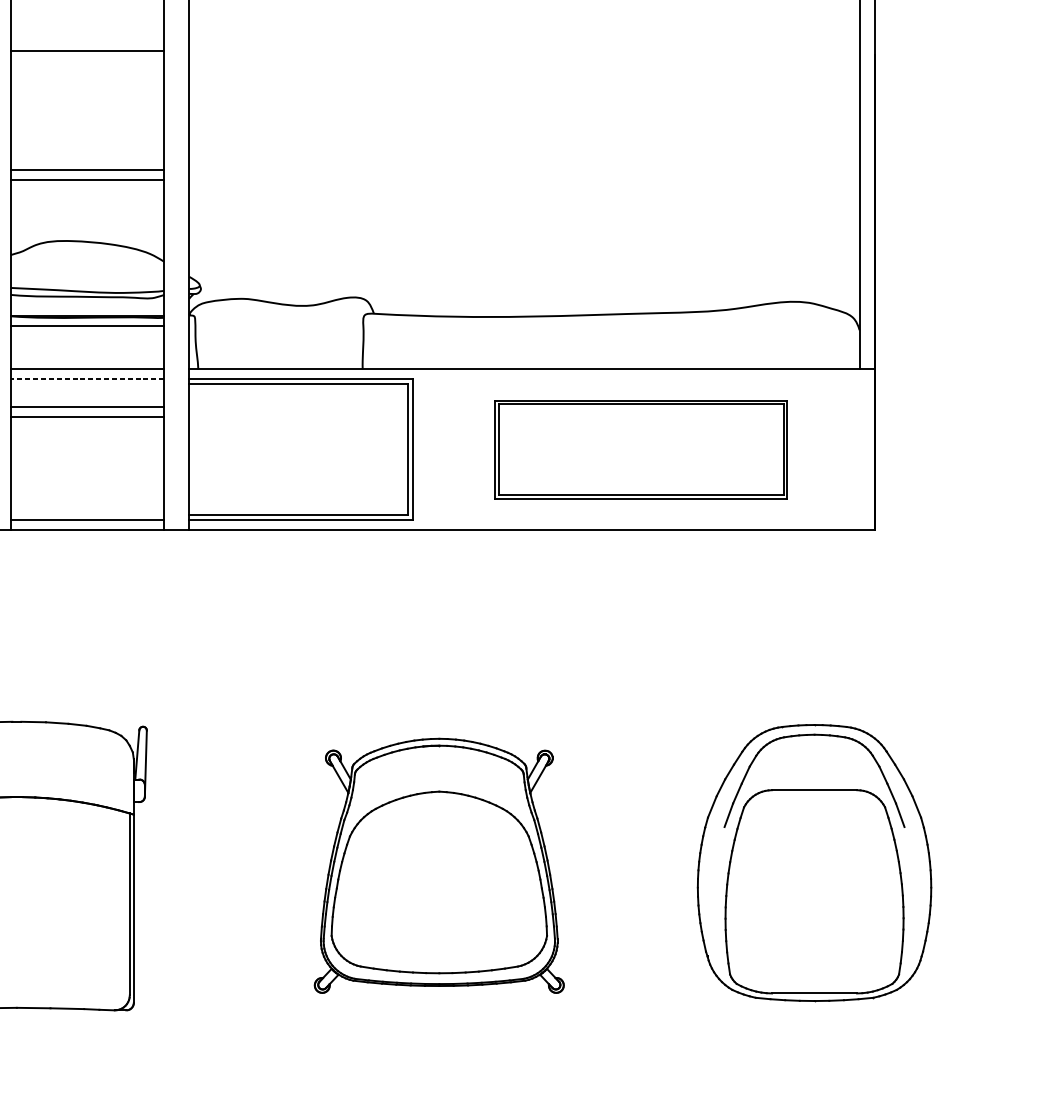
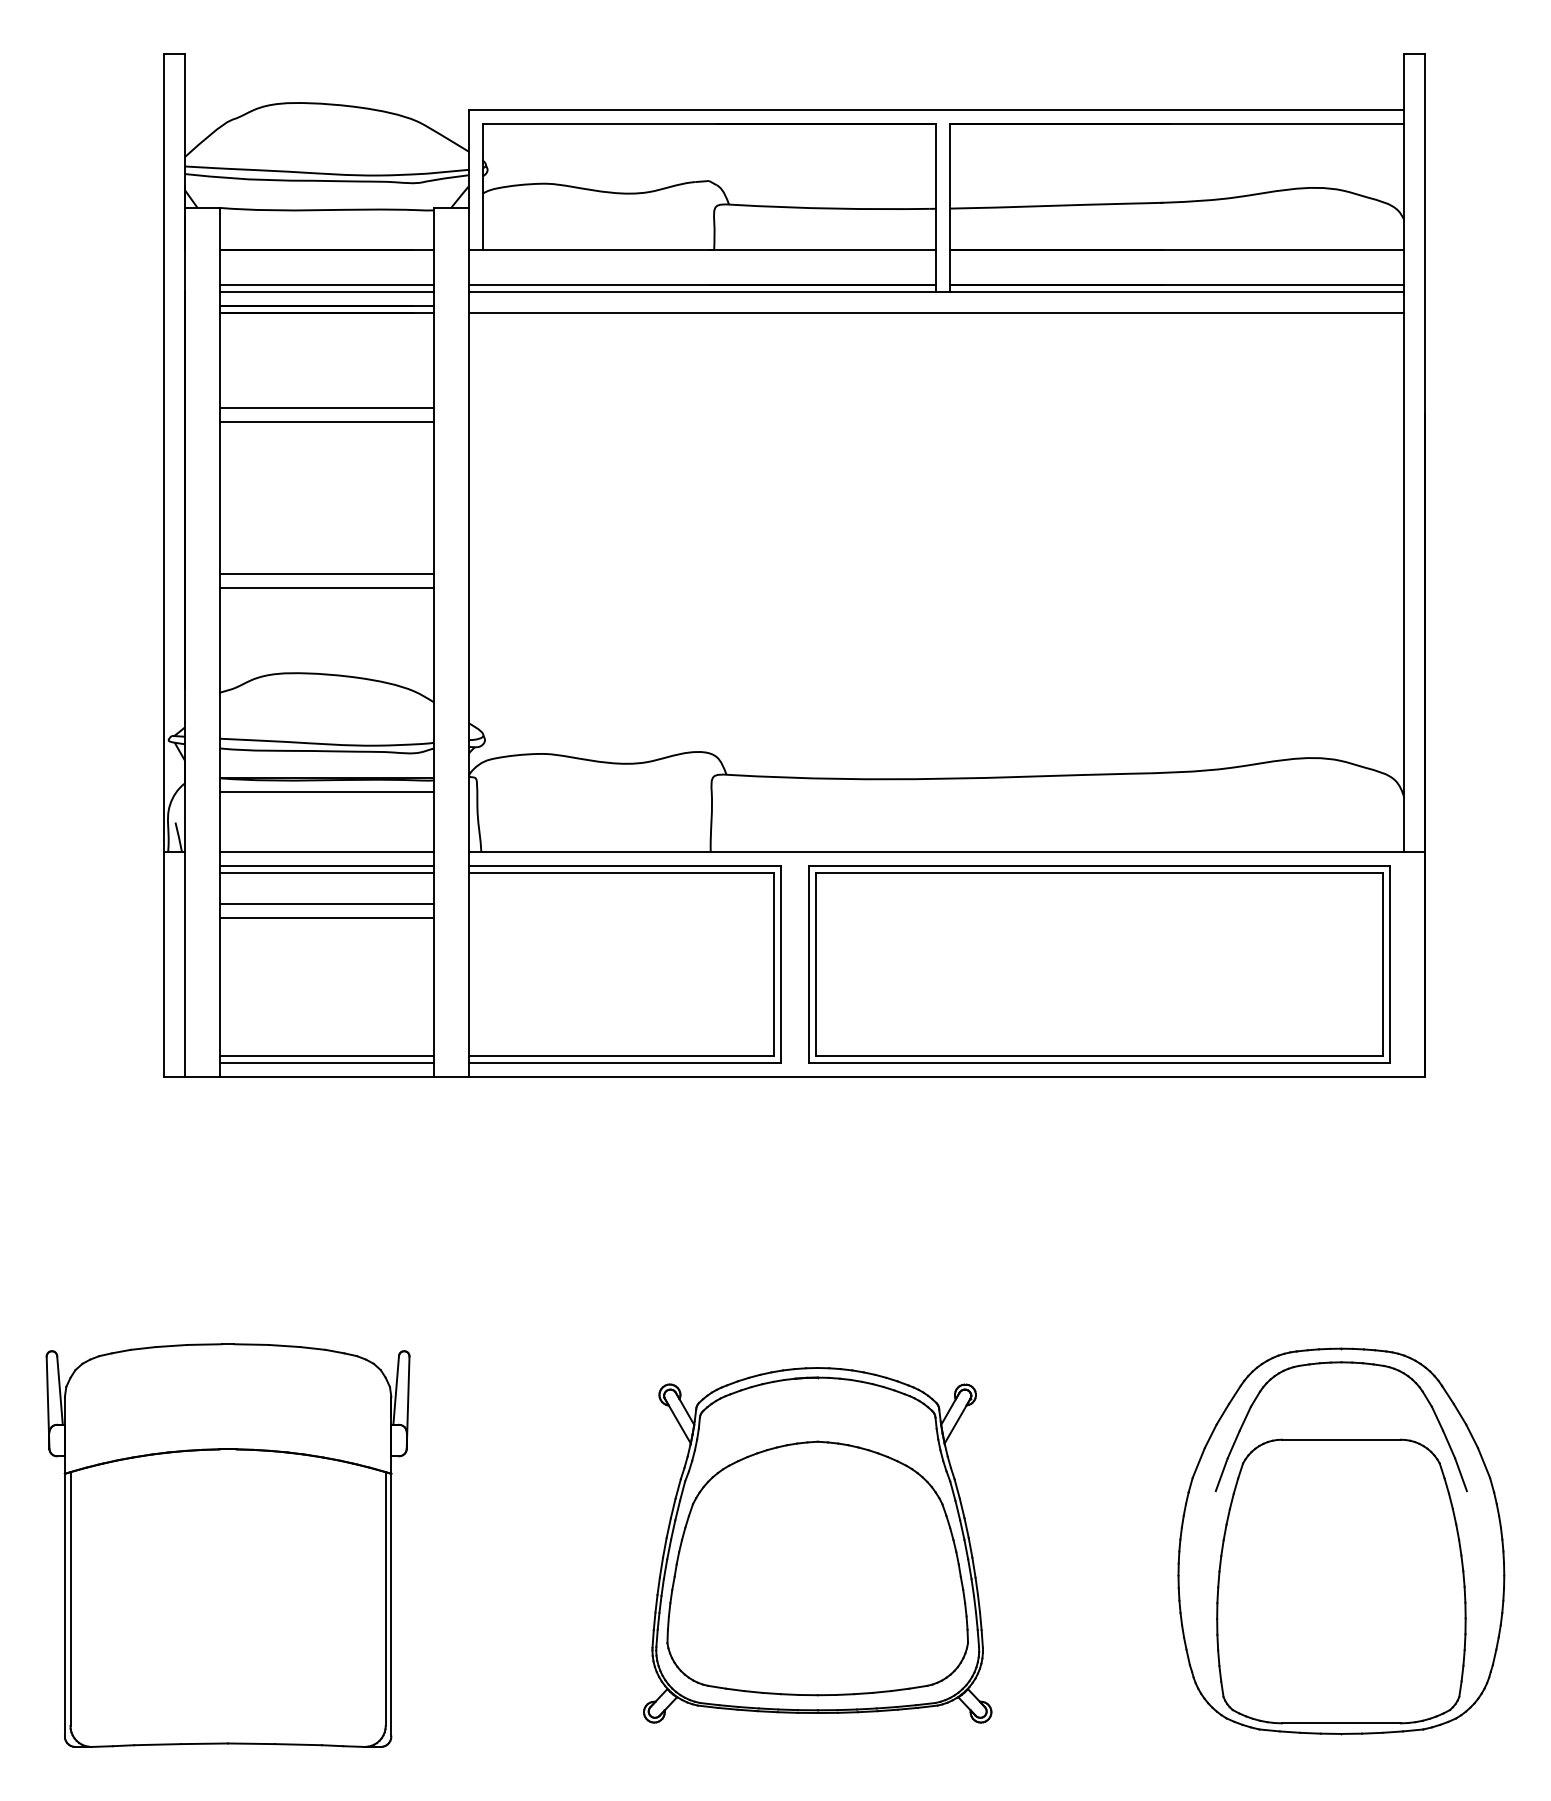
line: (87, 61) -> (326, 422), added
line: (87, 379) -> (326, 866), dashed -> solid
line: (87, 384) -> (326, 873), added
part: (641, 449) -> (1099, 964), size x1.43
line: (87, 514) -> (326, 1055), added

